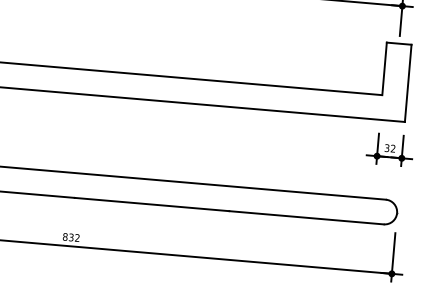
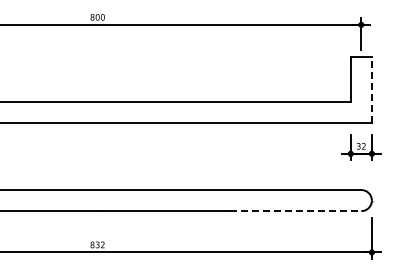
line: (407, 82) -> (371, 89), solid -> dashed
line: (306, 218) -> (295, 211), solid -> dashed

